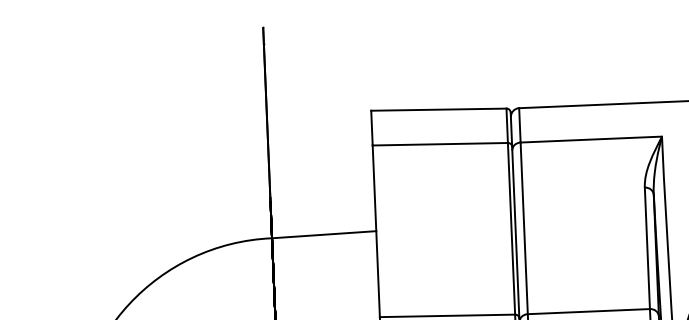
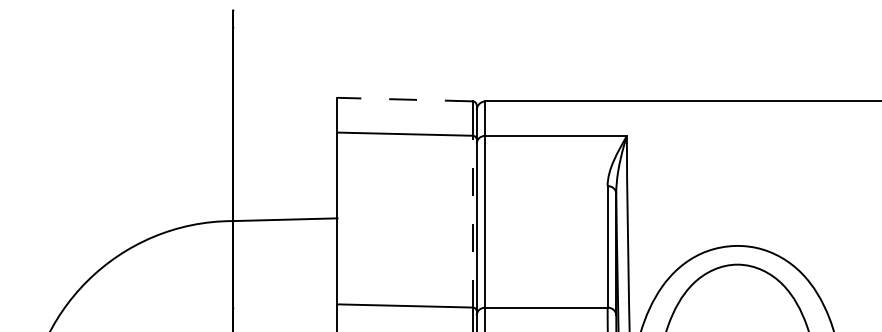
line: (439, 109) -> (405, 99), solid -> dashed
line: (511, 228) -> (472, 221), solid -> dashed

